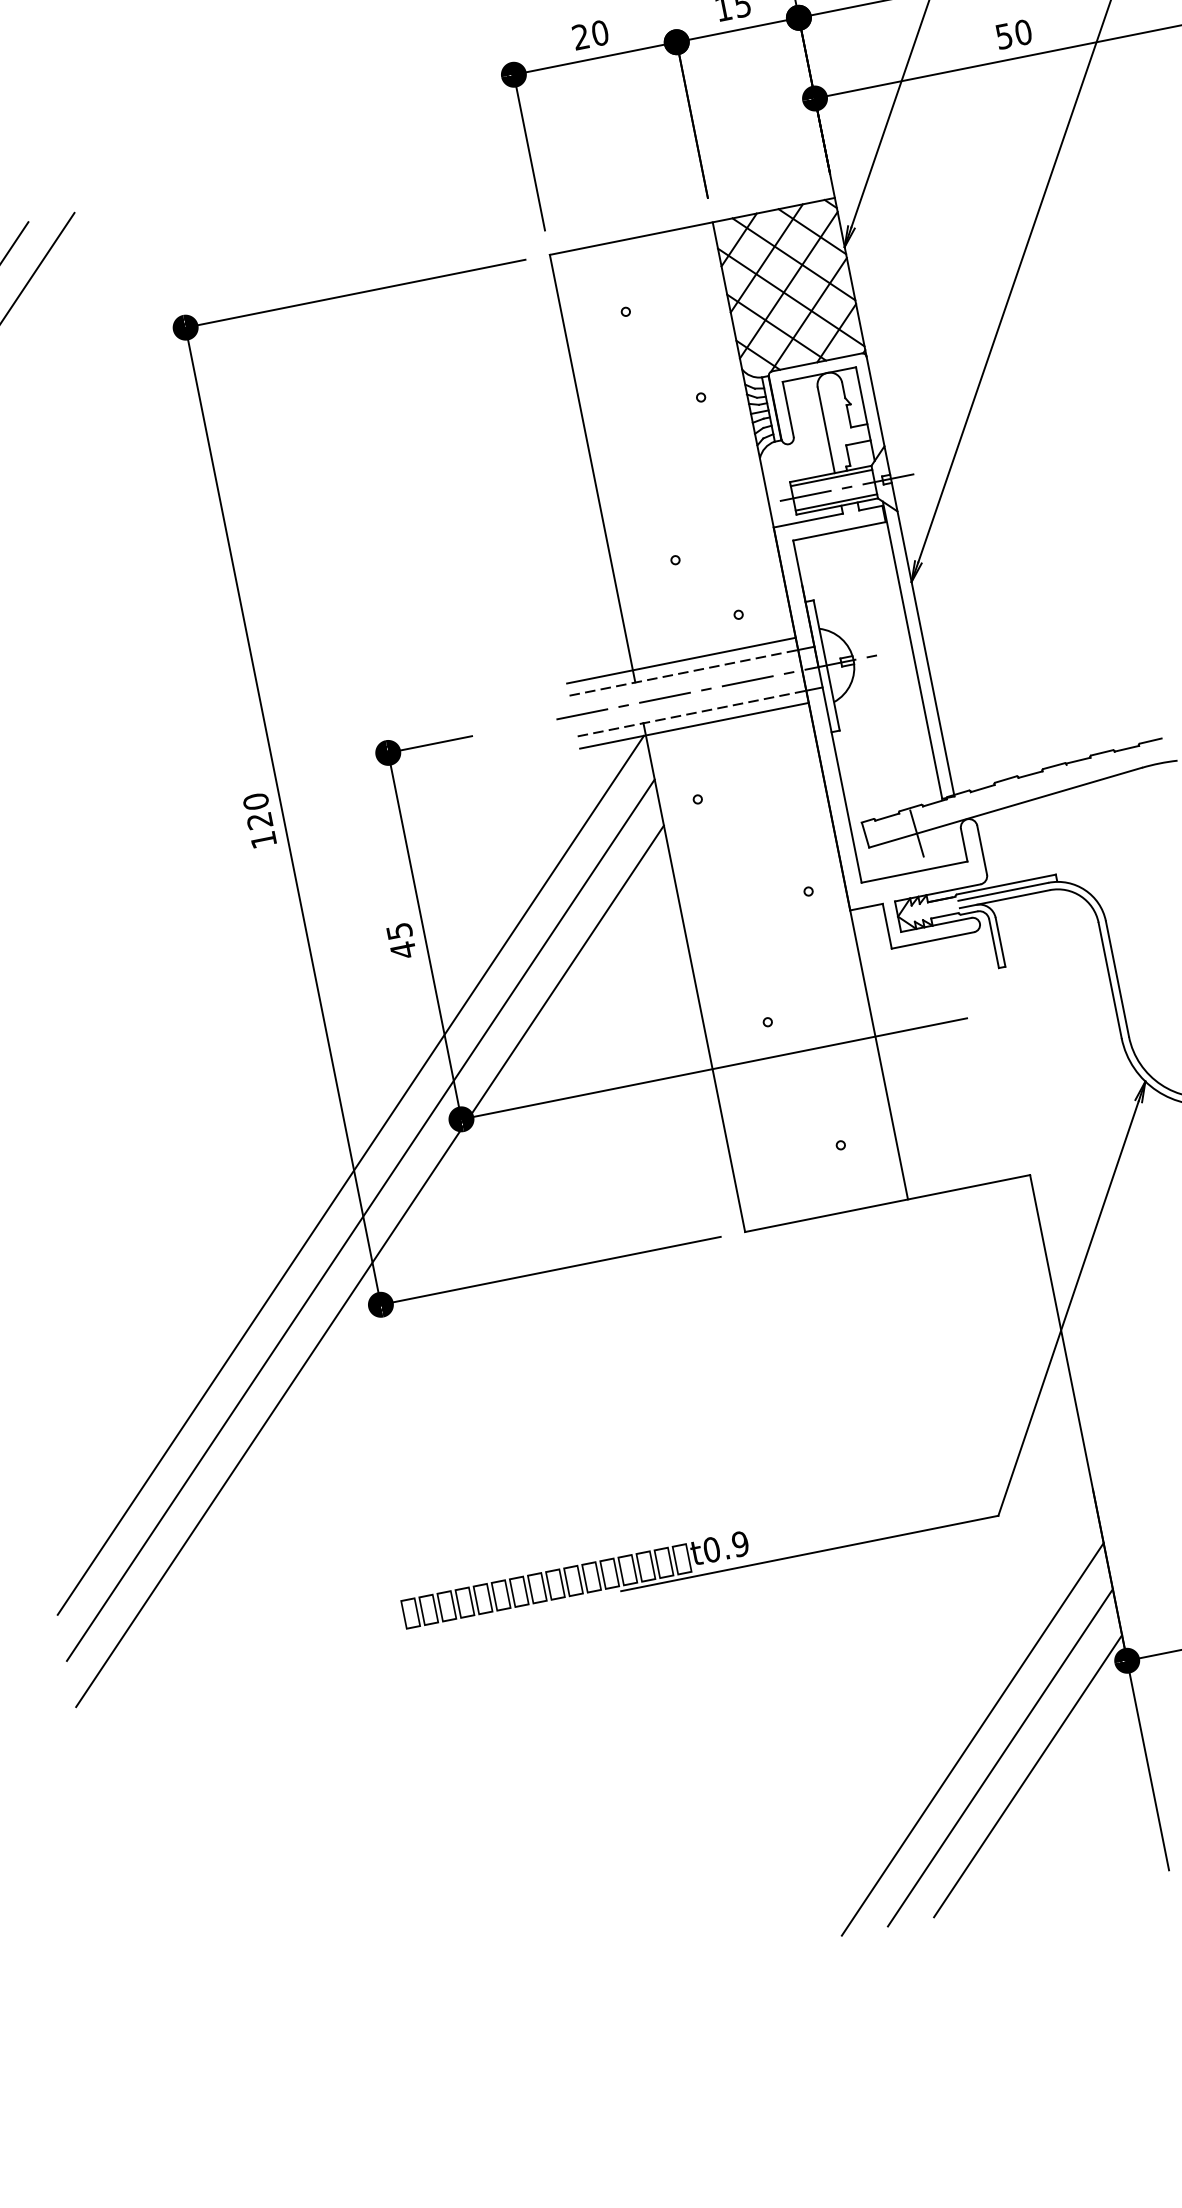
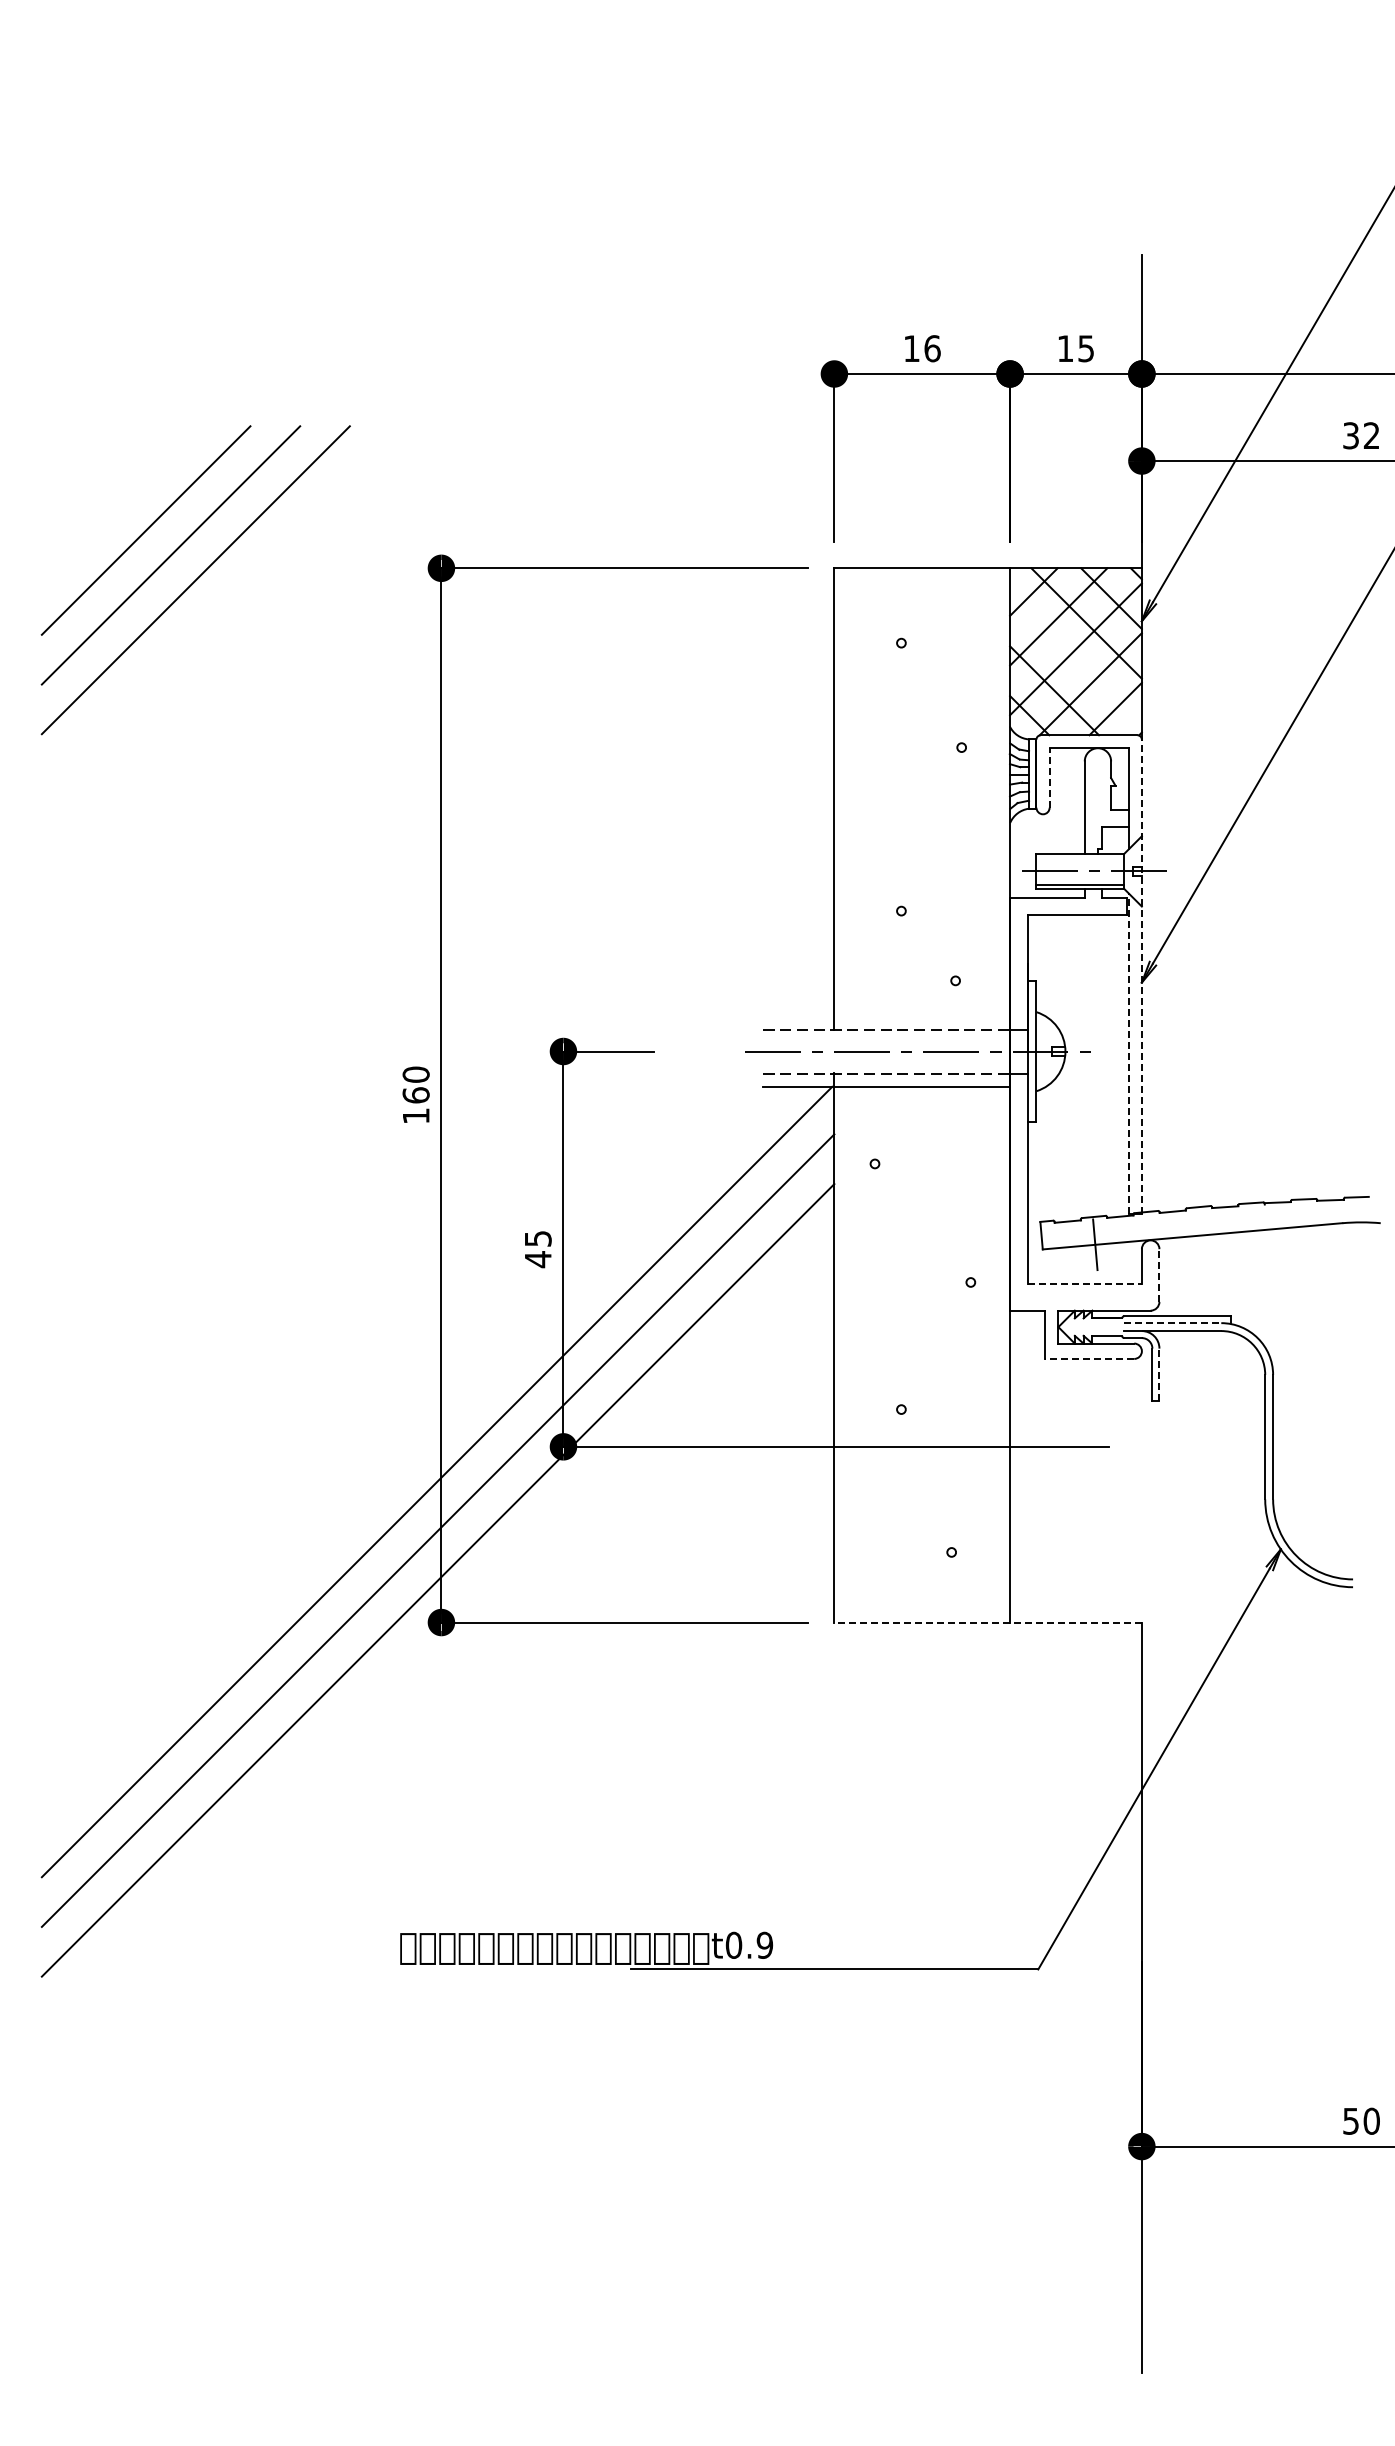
text: (590, 34) -> (922, 348), 20 -> 16
text: (1013, 34) -> (1361, 435), 50 -> 32
line: (790, 297) -> (1075, 662), removed
line: (788, 409) -> (1049, 778), solid -> dashed
line: (831, 478) -> (1080, 858), removed
line: (910, 576) -> (1141, 976), solid -> dashed
line: (912, 650) -> (1128, 1053), solid -> dashed
line: (681, 660) -> (886, 1016), removed
text: (259, 821) -> (415, 1095), 120 -> 160
line: (982, 850) -> (1159, 1275), solid -> dashed
line: (915, 872) -> (1085, 1284), solid -> dashed
line: (1004, 892) -> (1173, 1323), solid -> dashed
line: (932, 940) -> (1089, 1358), solid -> dashed
line: (1000, 941) -> (1159, 1374), solid -> dashed
line: (887, 1203) -> (988, 1622), solid -> dashed
line: (971, 1738) -> (964, 2195), removed
line: (999, 1757) -> (989, 2220), removed
line: (1027, 1776) -> (1014, 2245), removed

